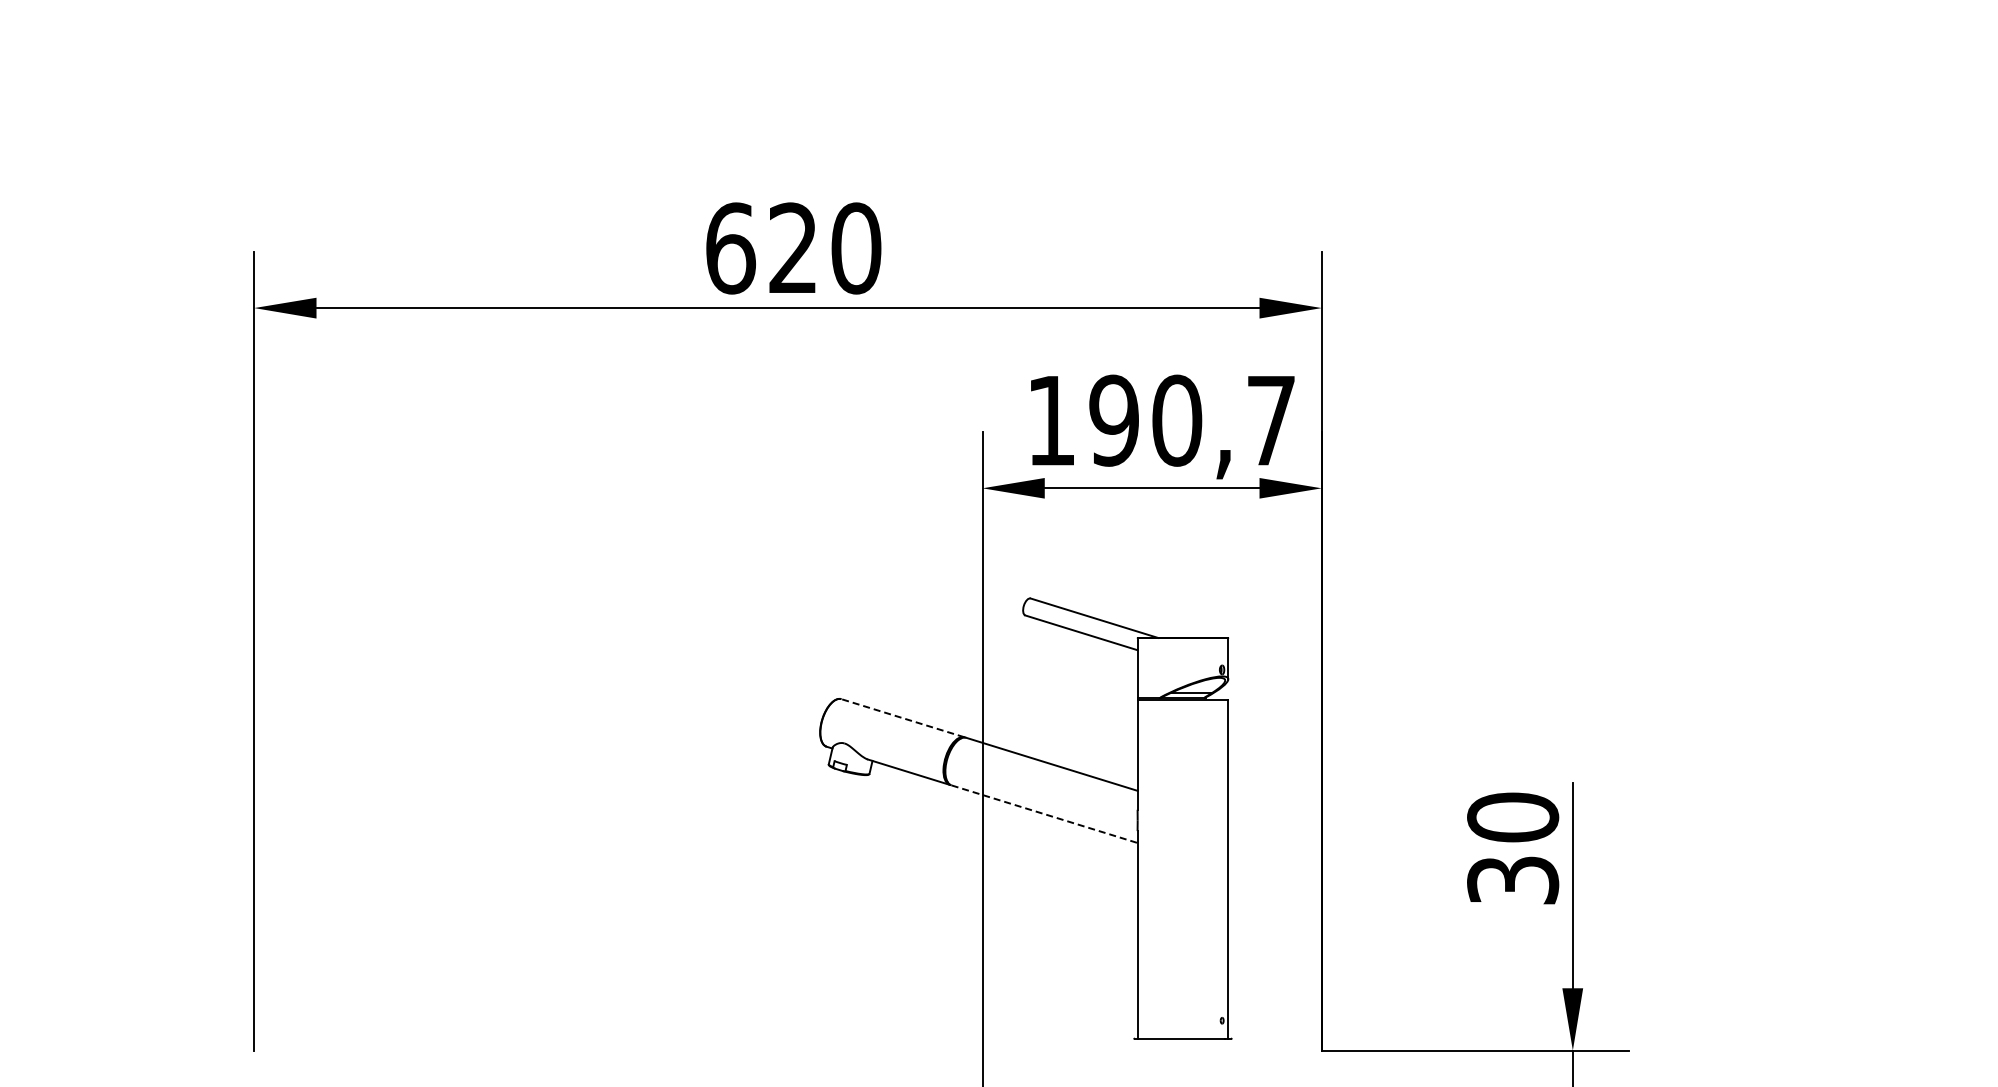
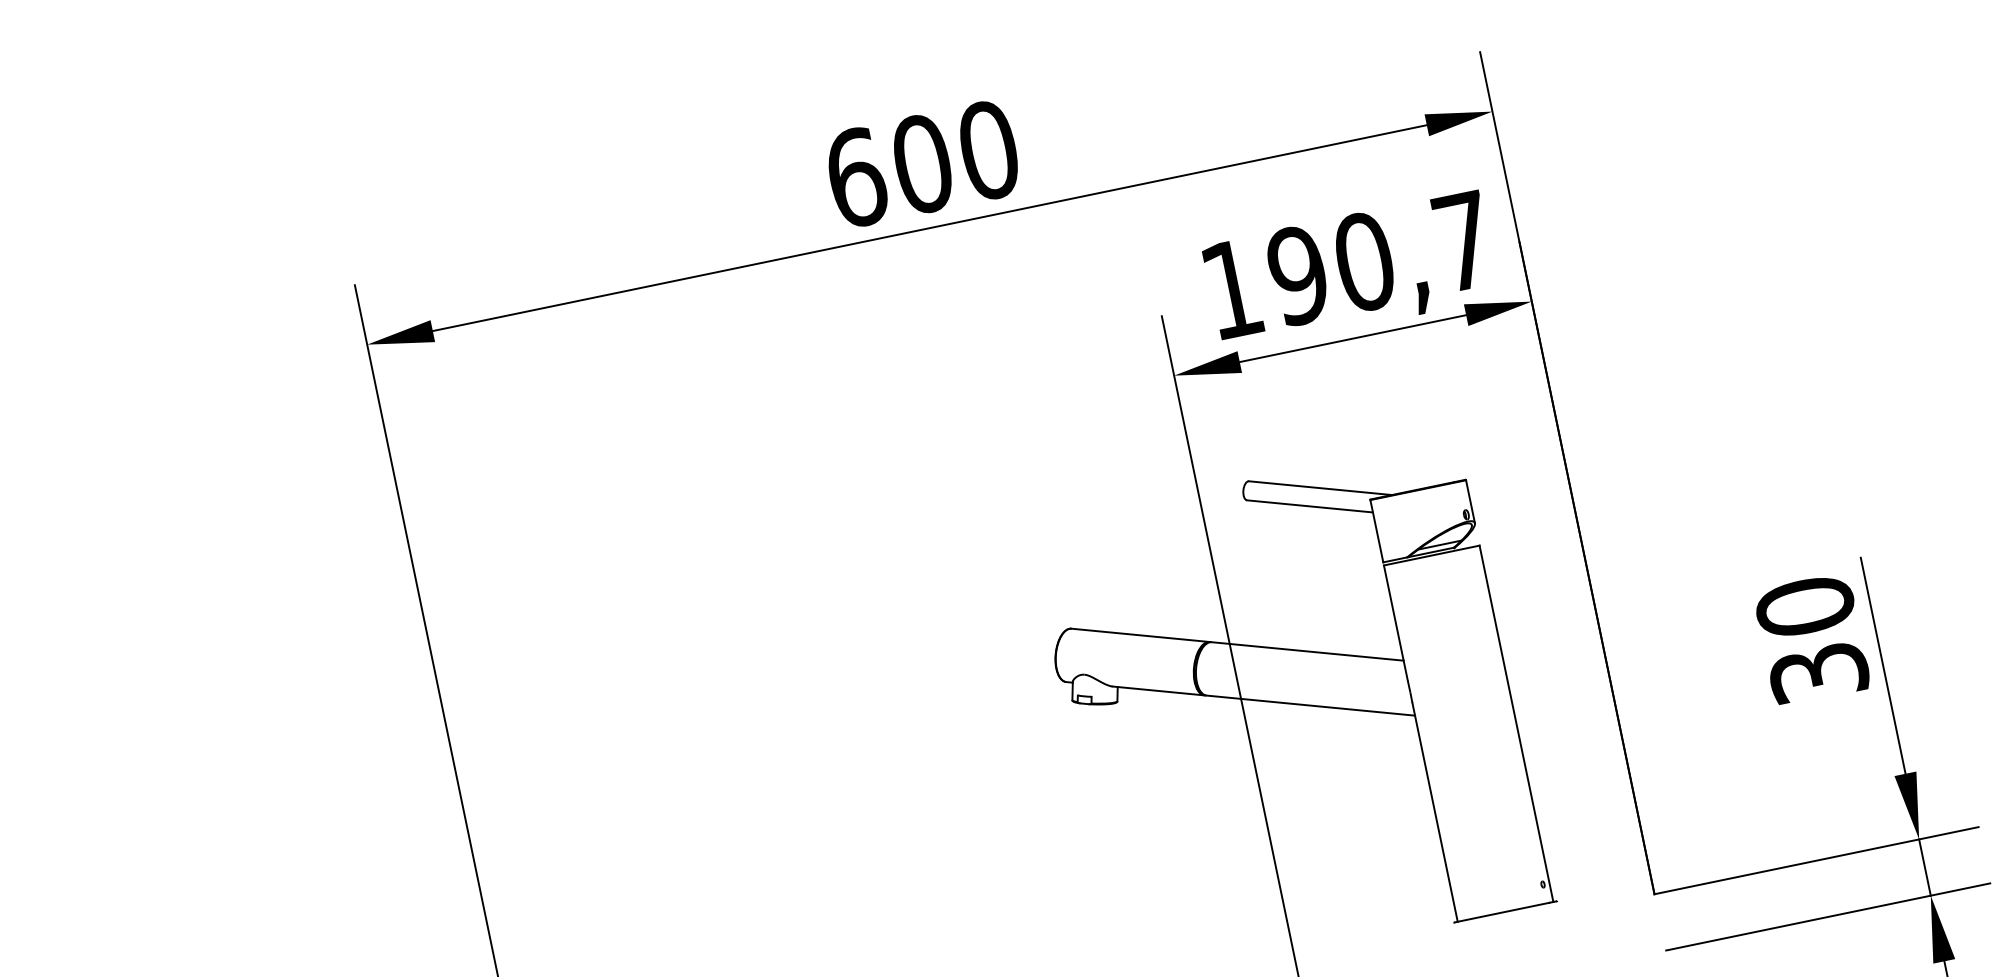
text: (793, 248) -> (922, 164), 620 -> 600
line: (902, 718) -> (1140, 635), dashed -> solid
line: (1045, 814) -> (1311, 705), dashed -> solid

